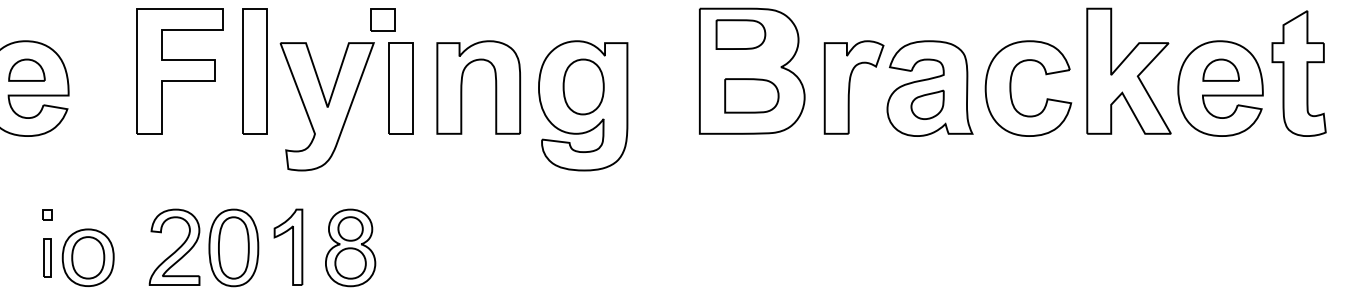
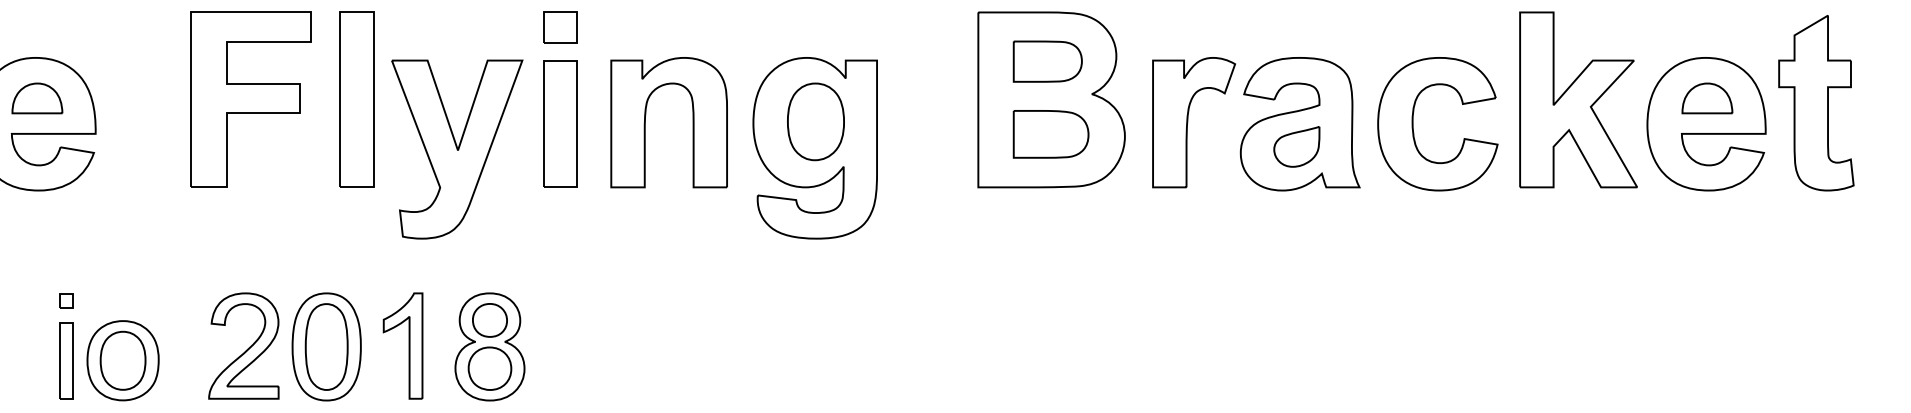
part: (382, 19) -> (560, 27), moved
part: (740, 34) -> (1047, 61), moved
part: (47, 257) -> (66, 360), size x1.43

